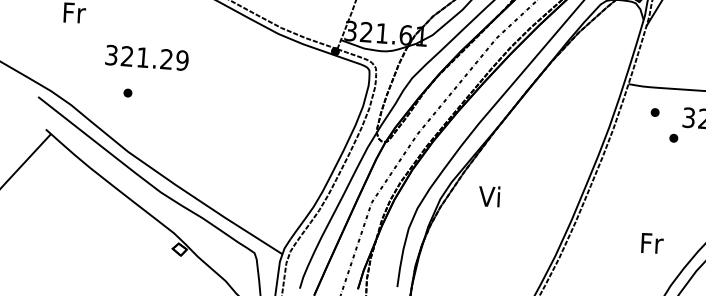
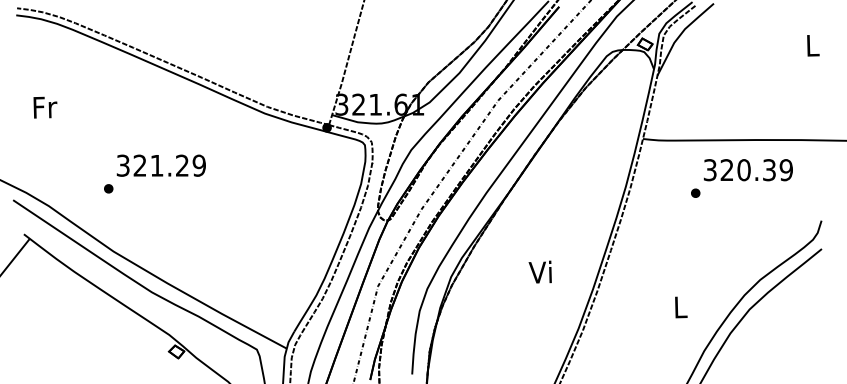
text: (146, 57) -> (160, 165), moved
part: (655, 111) -> (673, 166), removed
text: (488, 195) -> (539, 271), moved
text: (652, 243) -> (681, 307), Fr -> L

